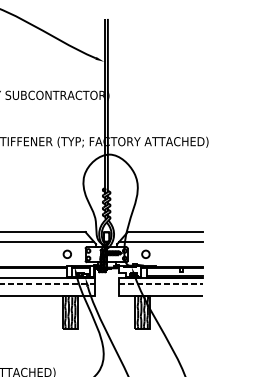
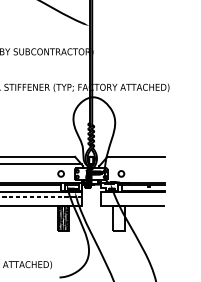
line: (160, 241) -> (132, 164), removed
line: (160, 283) -> (132, 196), removed
hatch: (142, 312) -> (118, 218), removed

